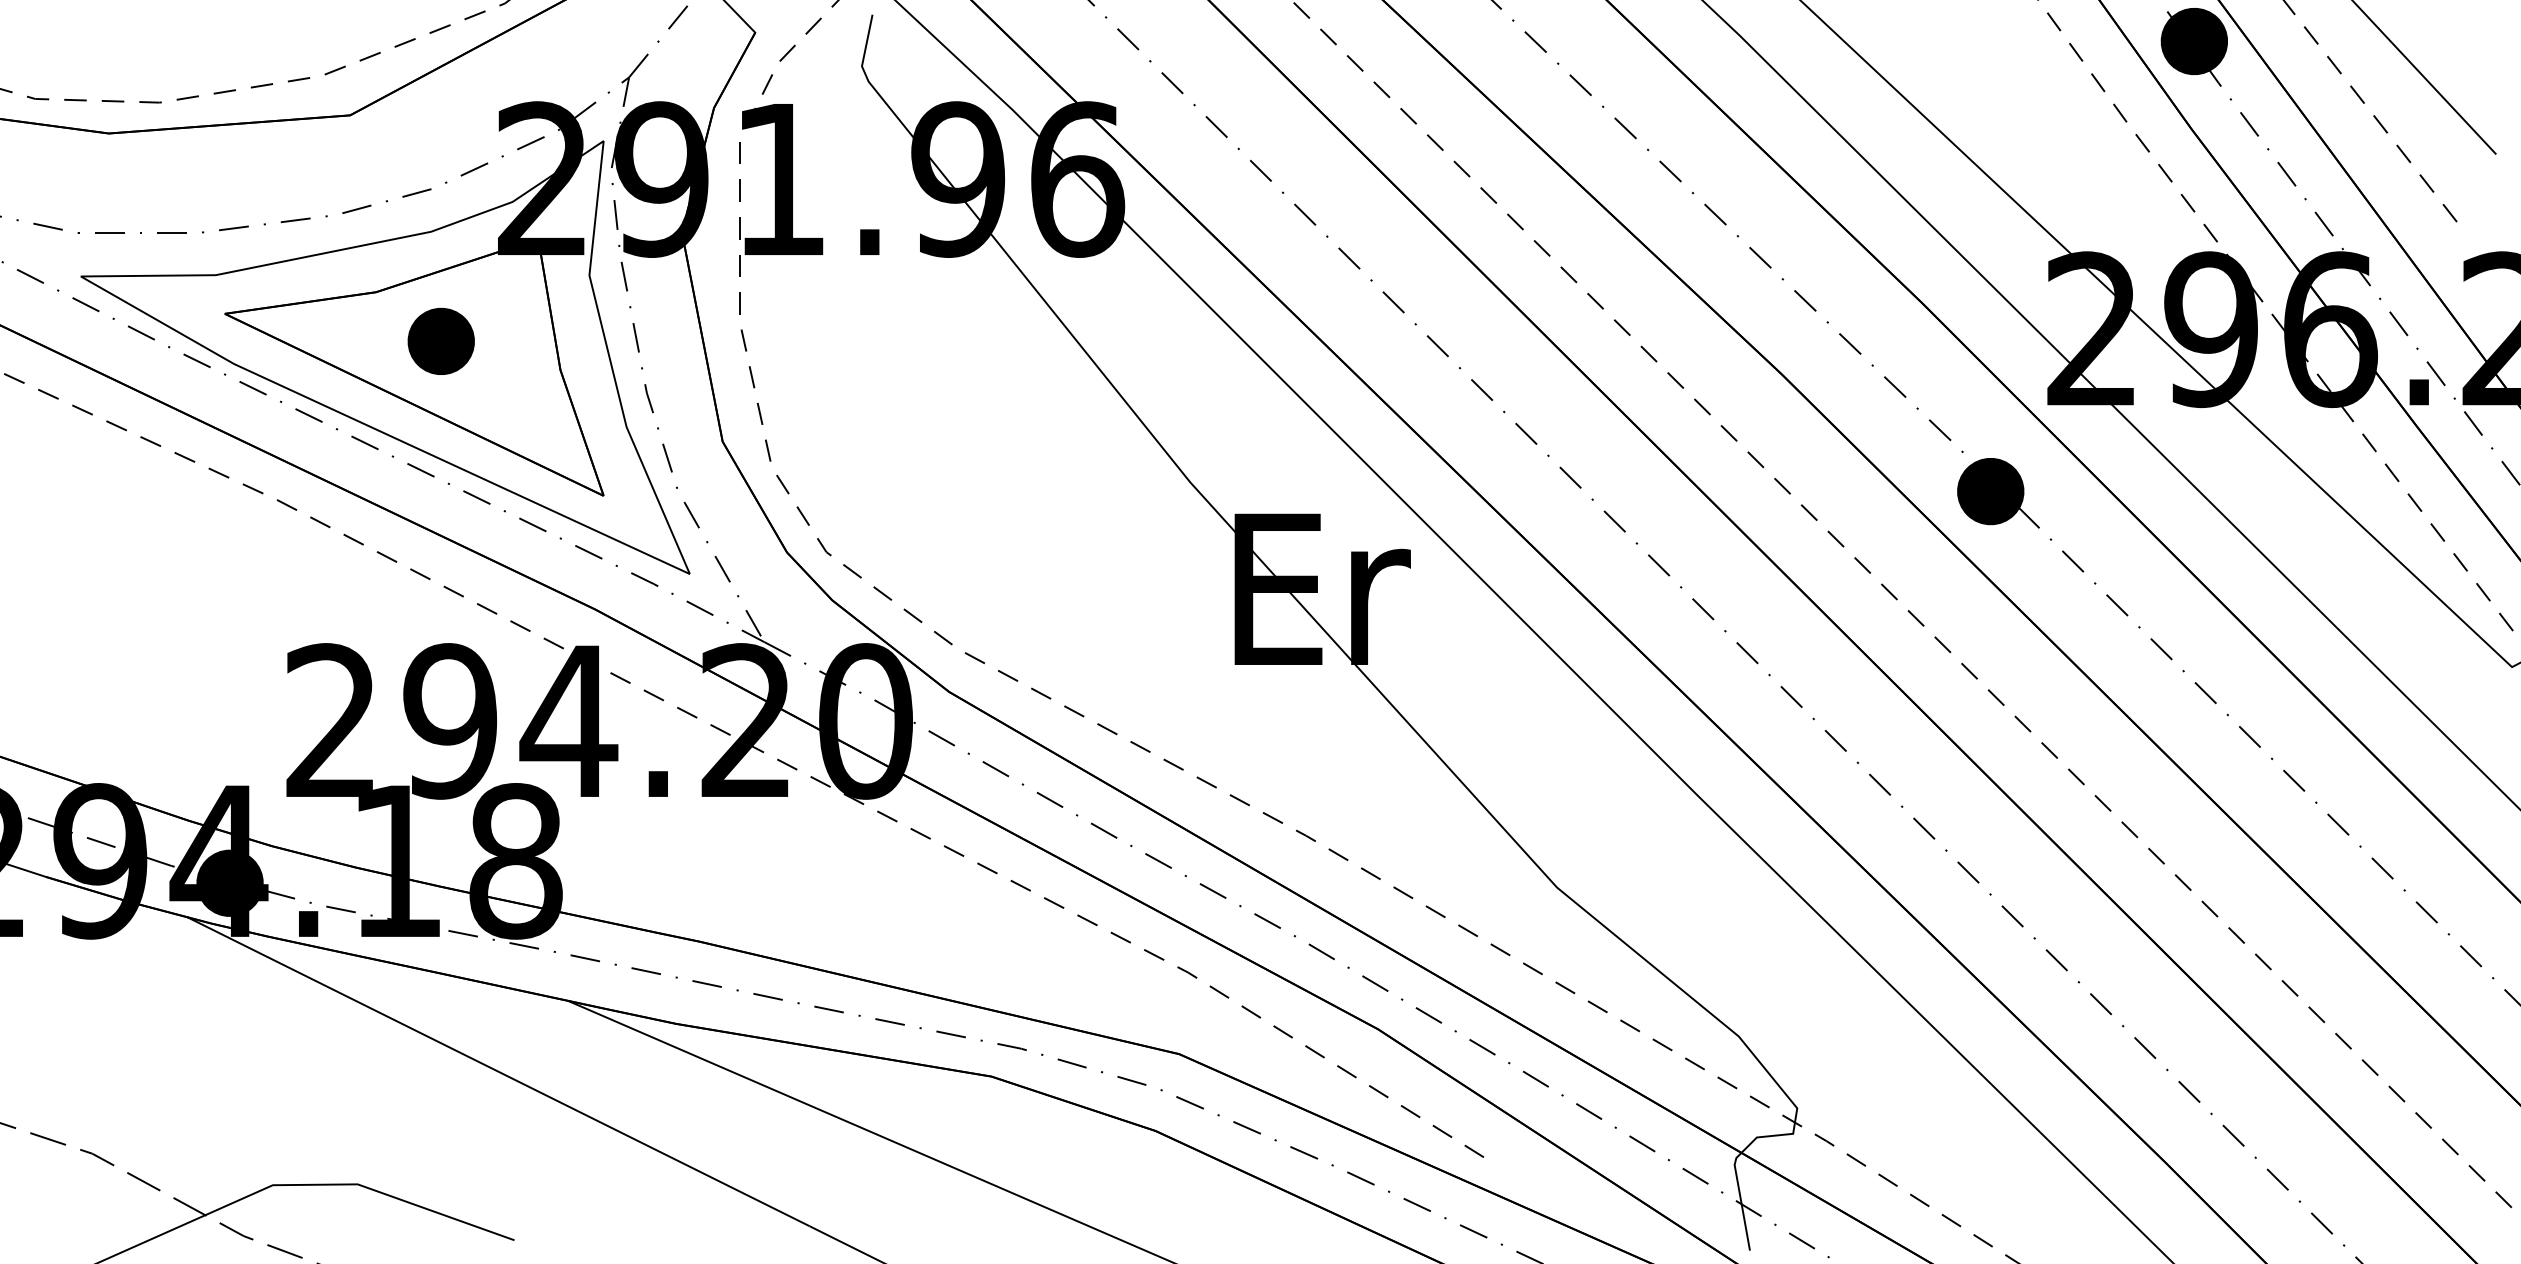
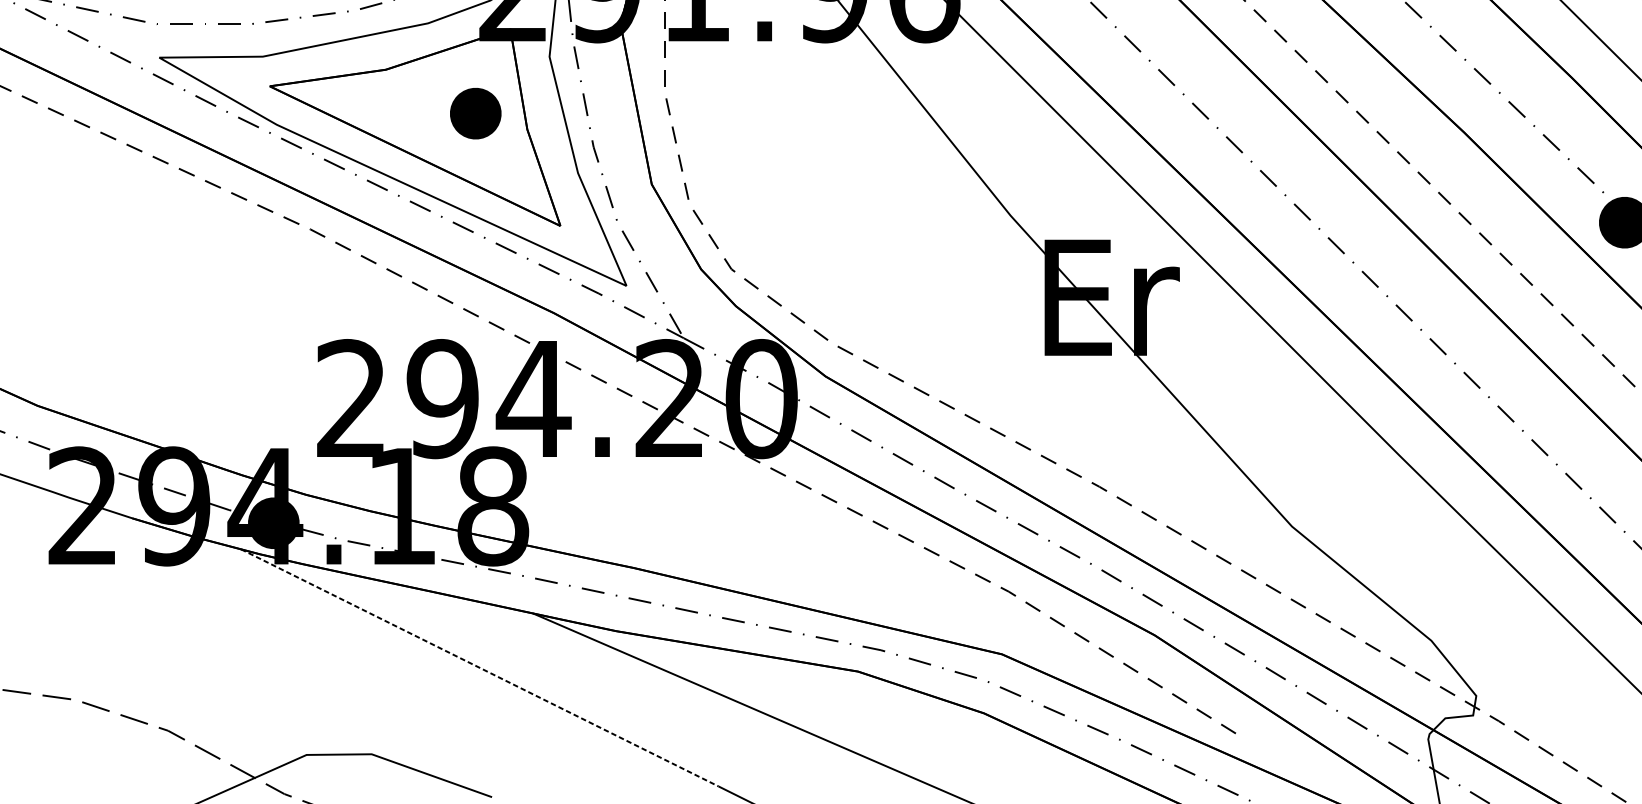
part: (440, 340) -> (475, 112), moved
line: (498, 1071) -> (479, 667), solid -> dashed

